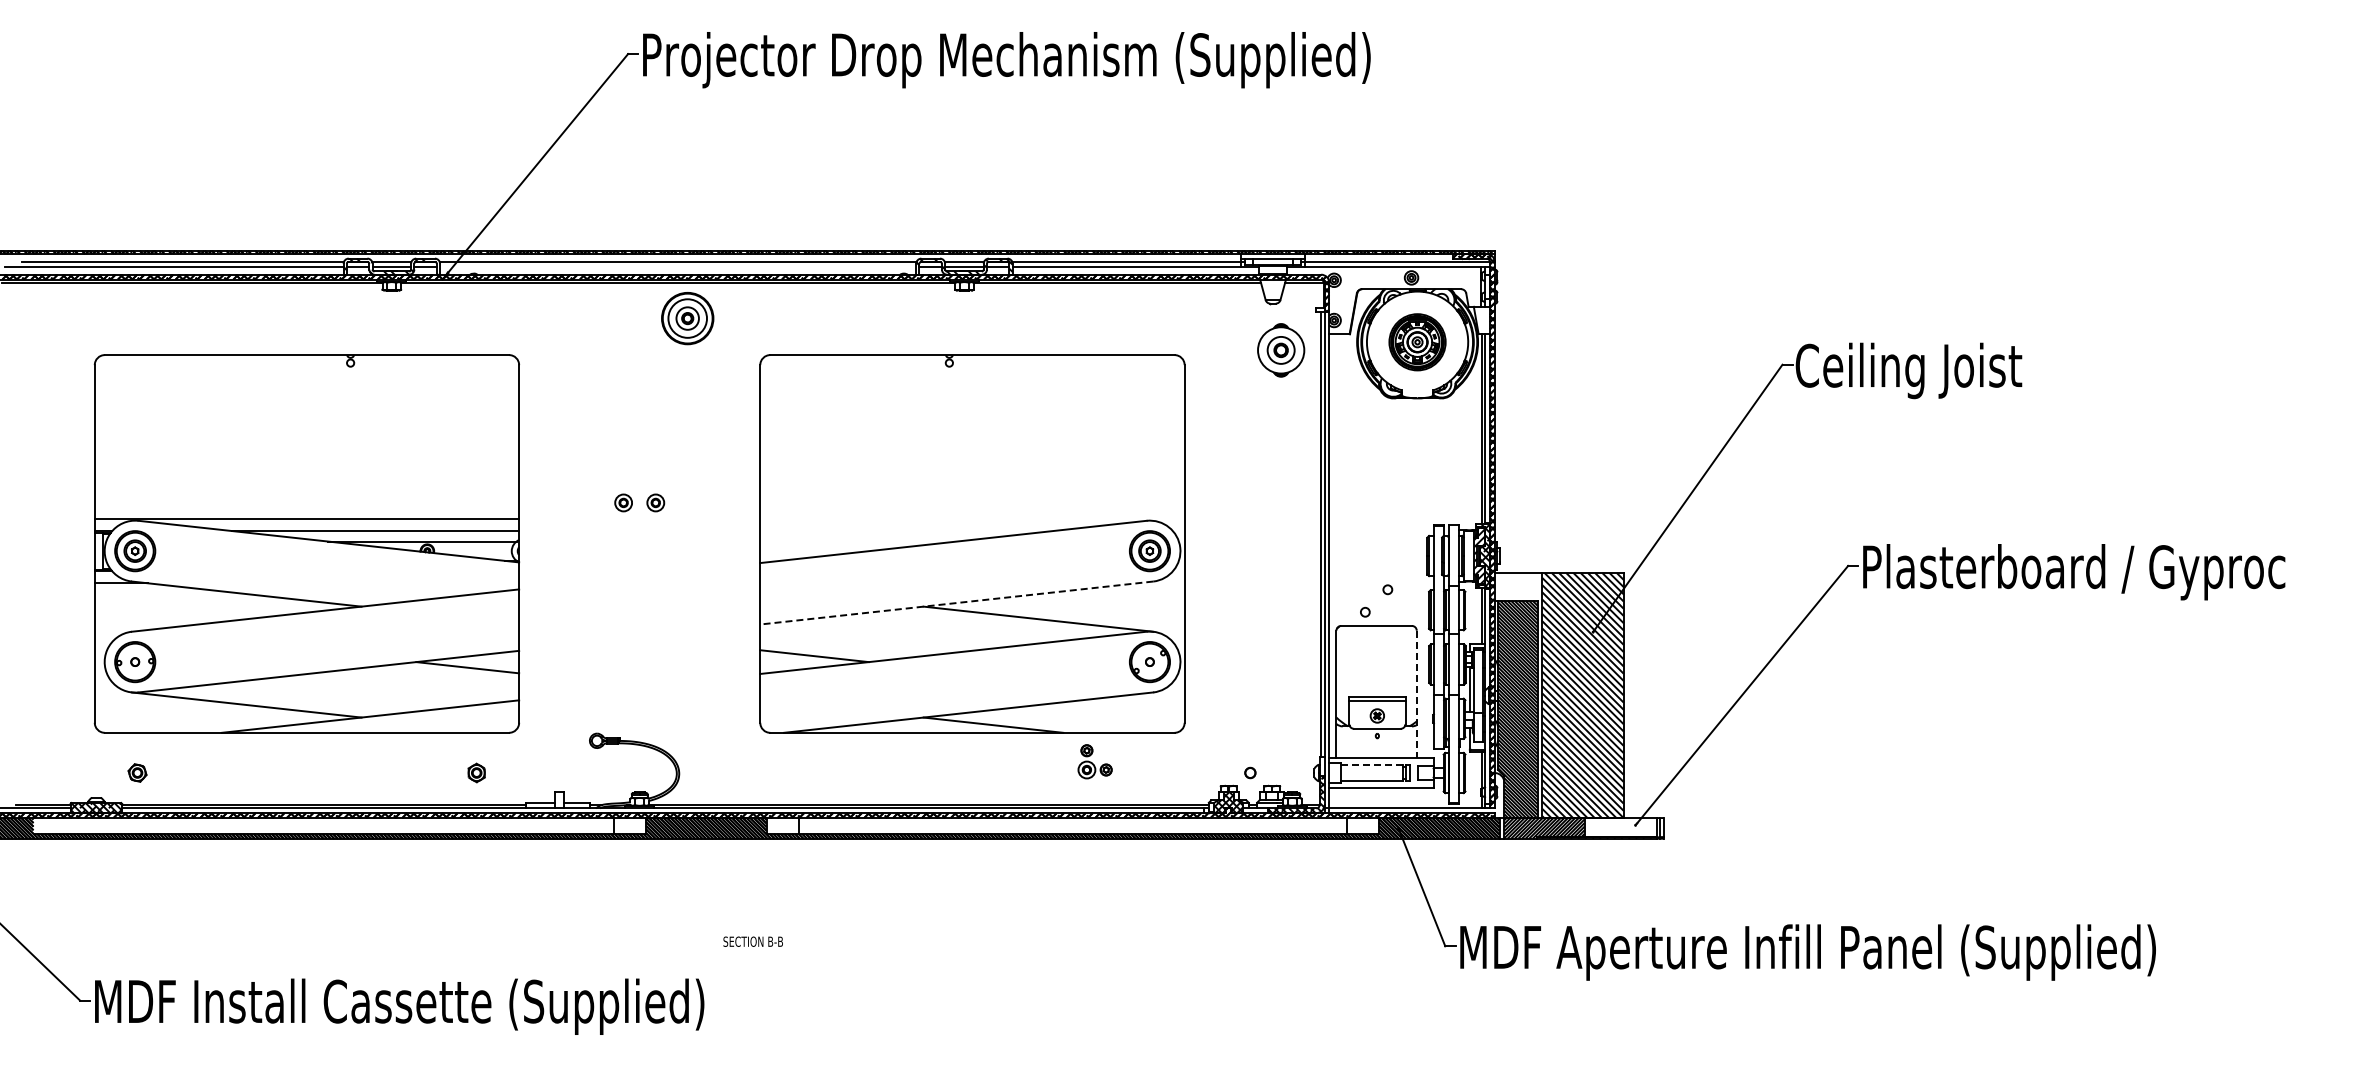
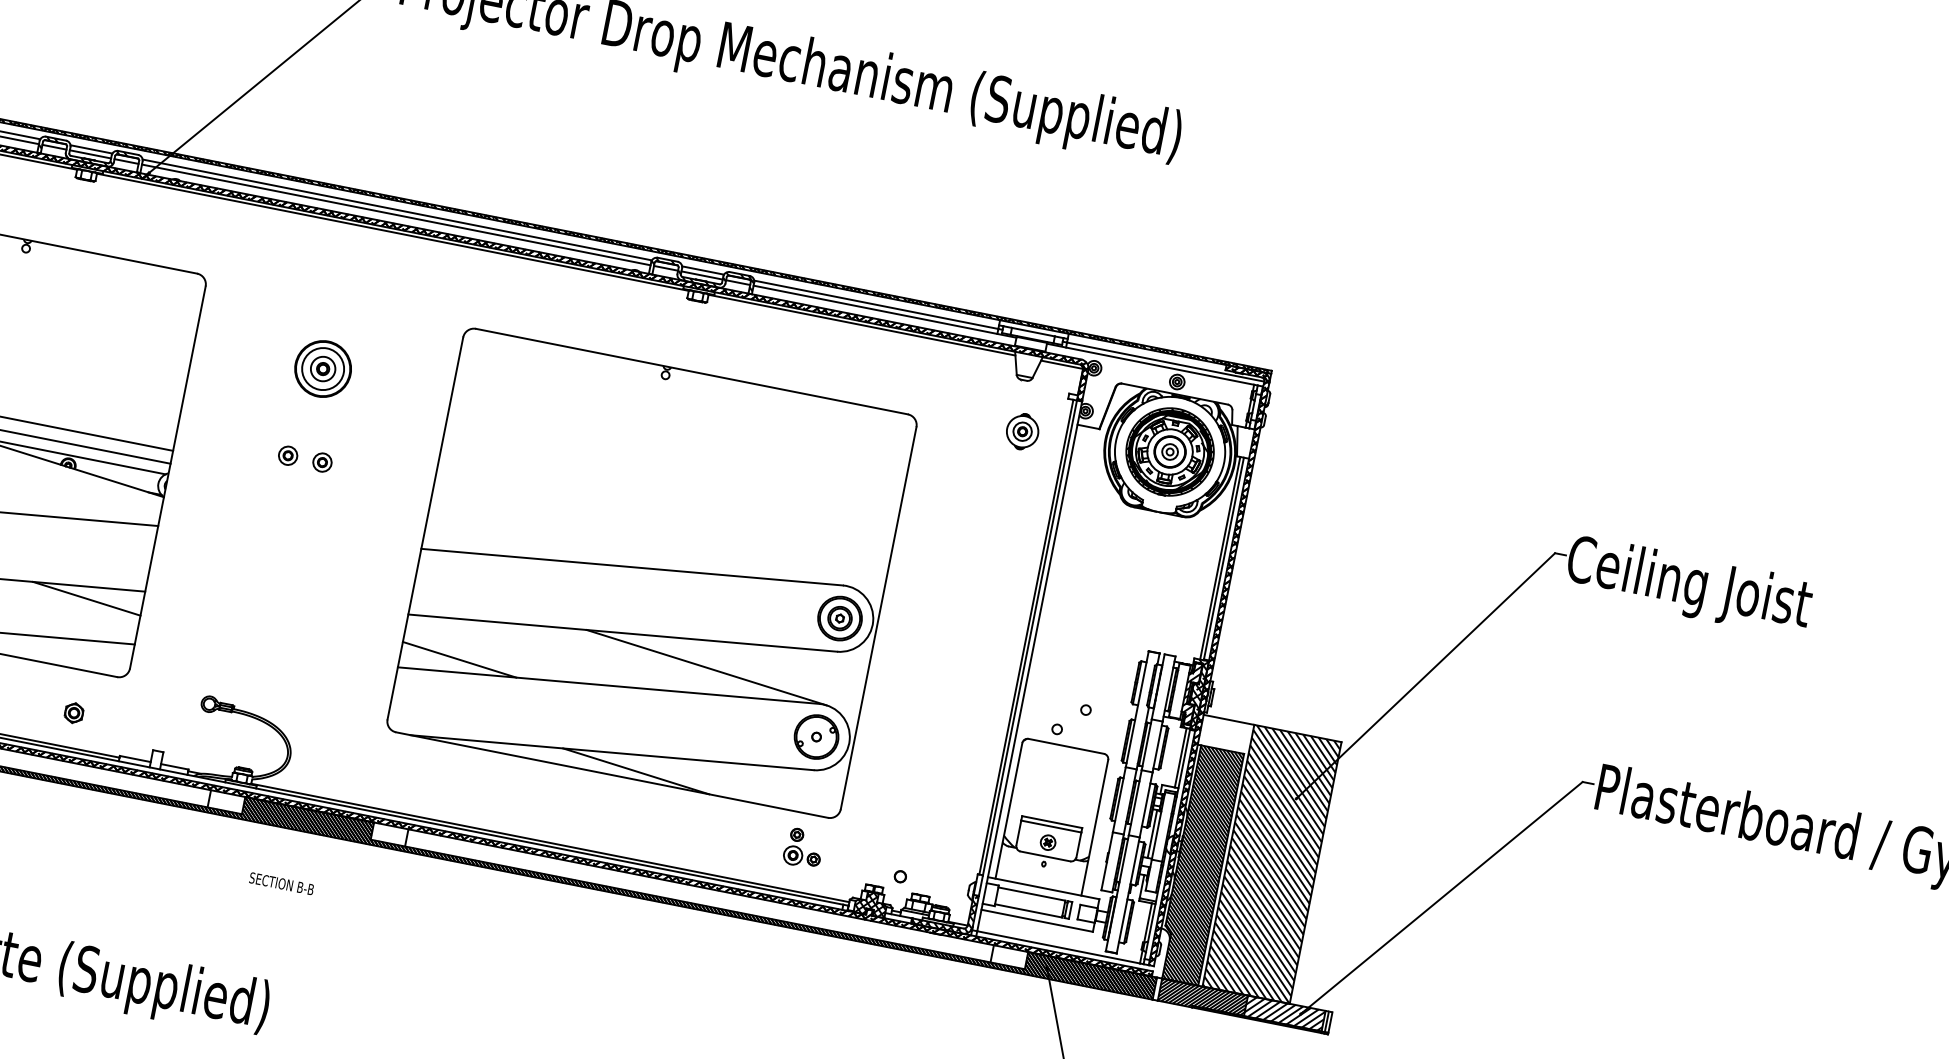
line: (678, 266) -> (396, 214), added
part: (687, 318) -> (322, 368), moved
part: (1417, 342) -> (1169, 452), size x1.43
part: (1280, 349) -> (1022, 430), size x0.62
line: (956, 603) -> (622, 633), dashed -> solid
line: (1416, 694) -> (1094, 828), dashed -> solid
part: (1094, 761) -> (803, 848), moved
line: (1371, 765) -> (1031, 894), dashed -> solid
hatch: (1620, 827) -> (1284, 1013), added
text: (752, 941) -> (280, 883), moved

